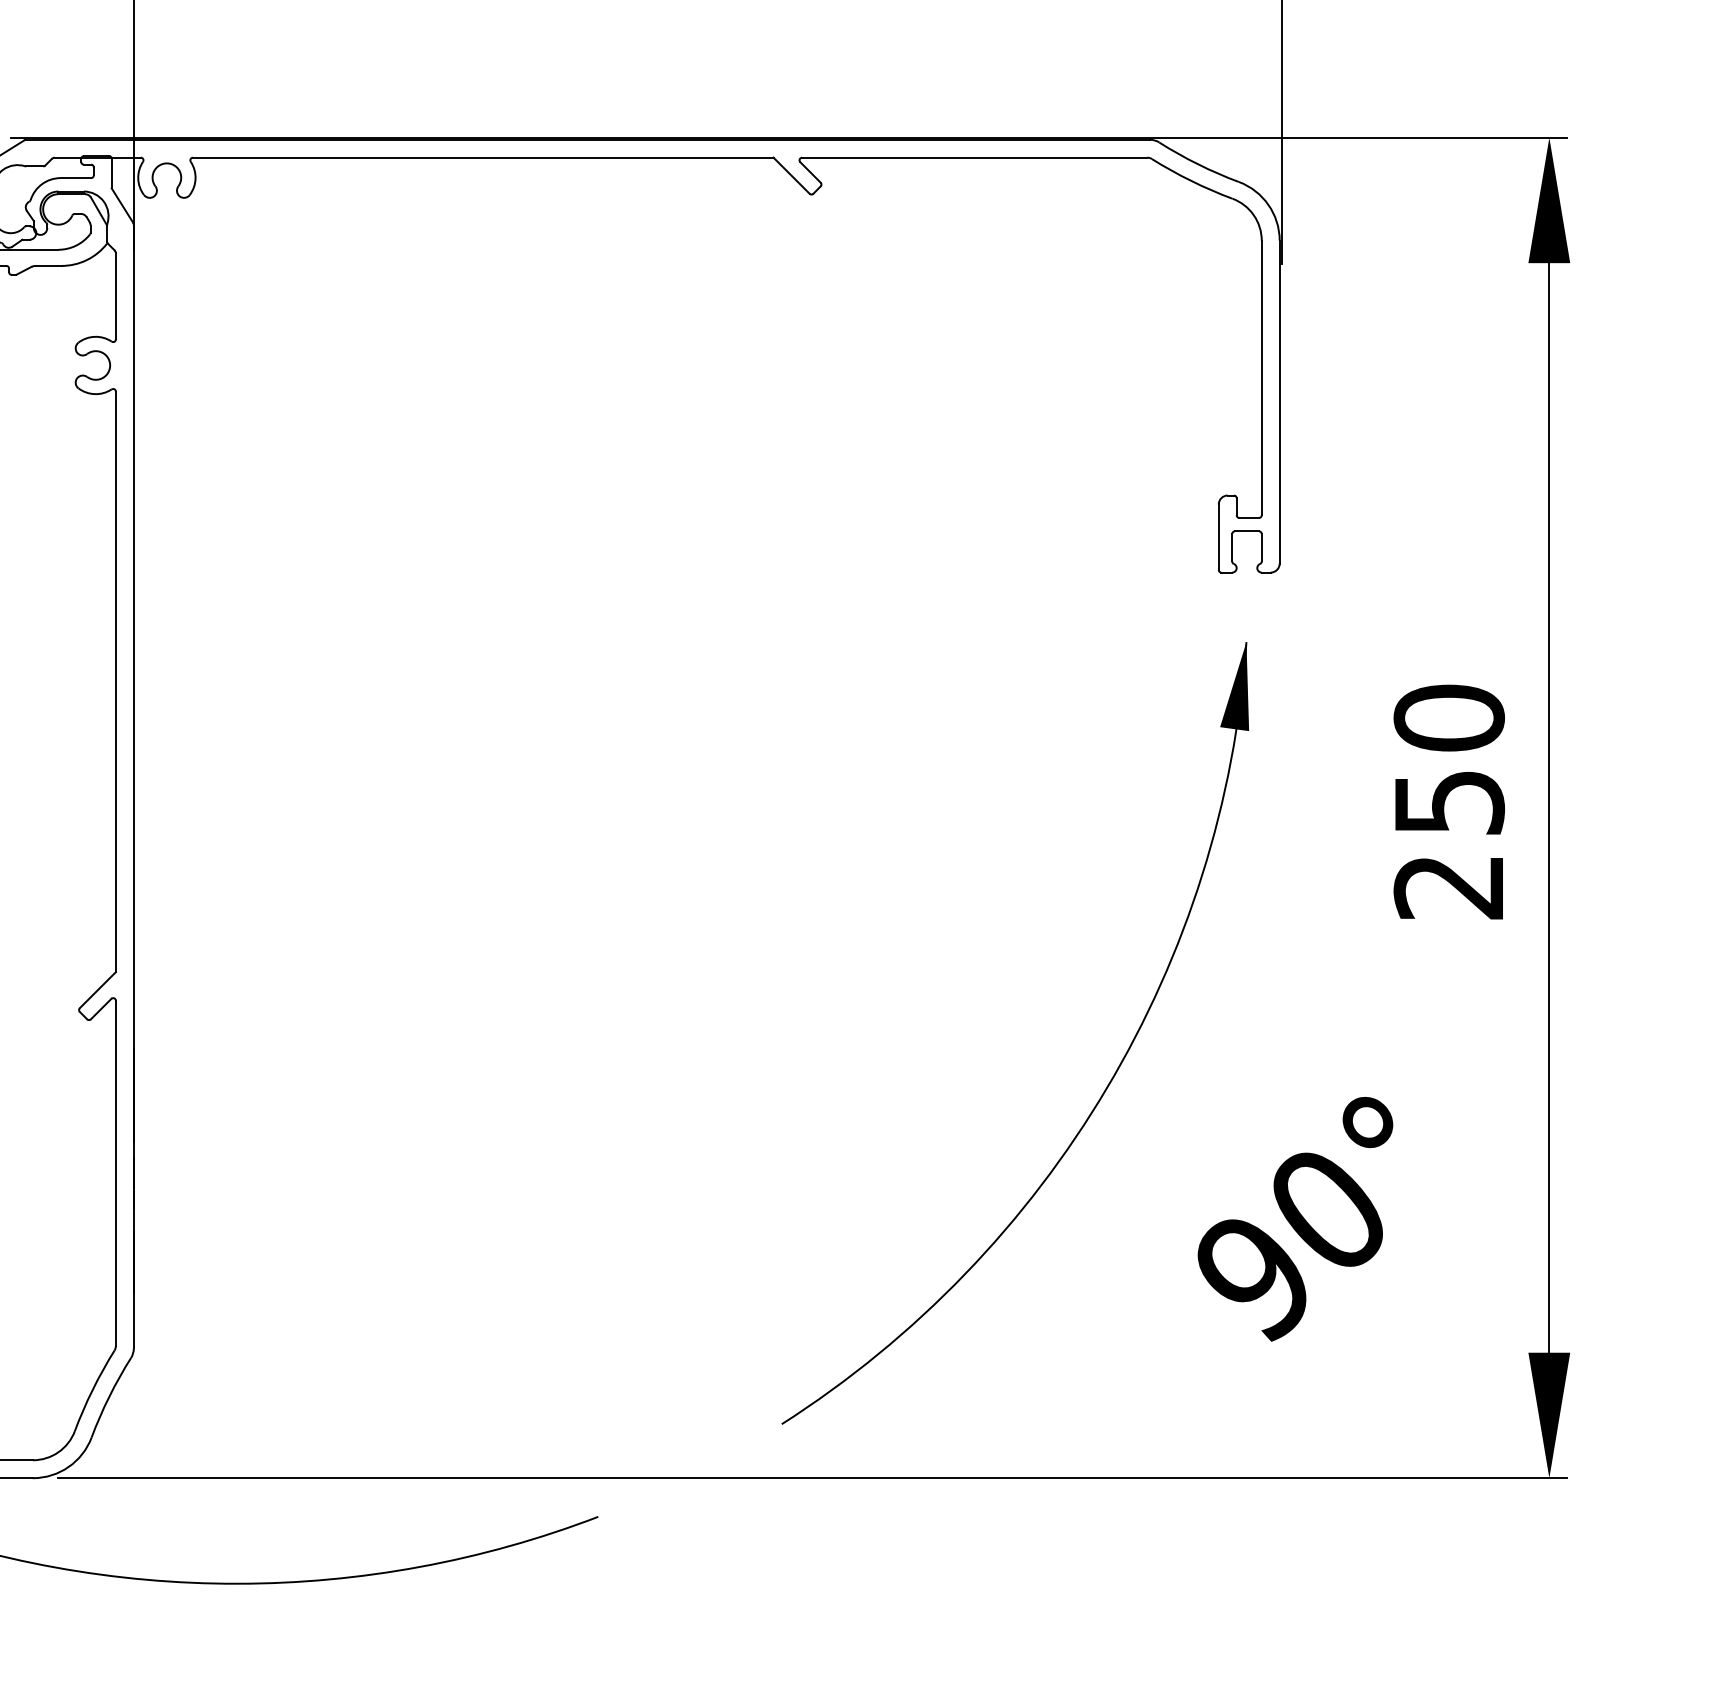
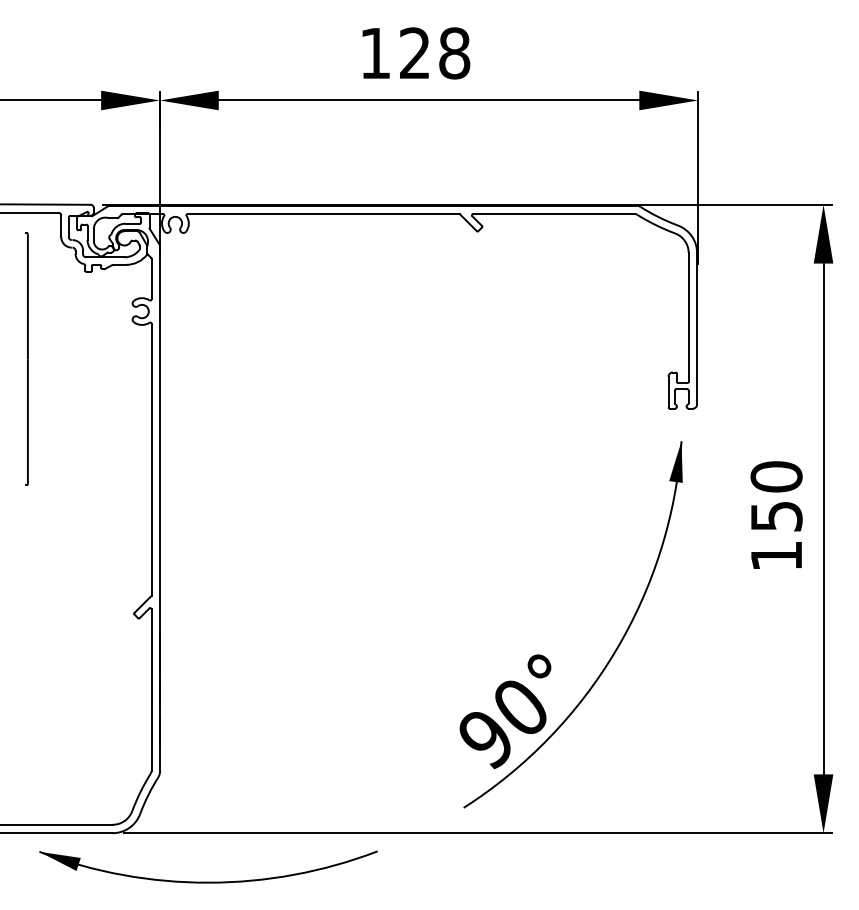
text: (1446, 887) -> (775, 556), 250 -> 150
text: (1295, 1218) -> (505, 711), moved

